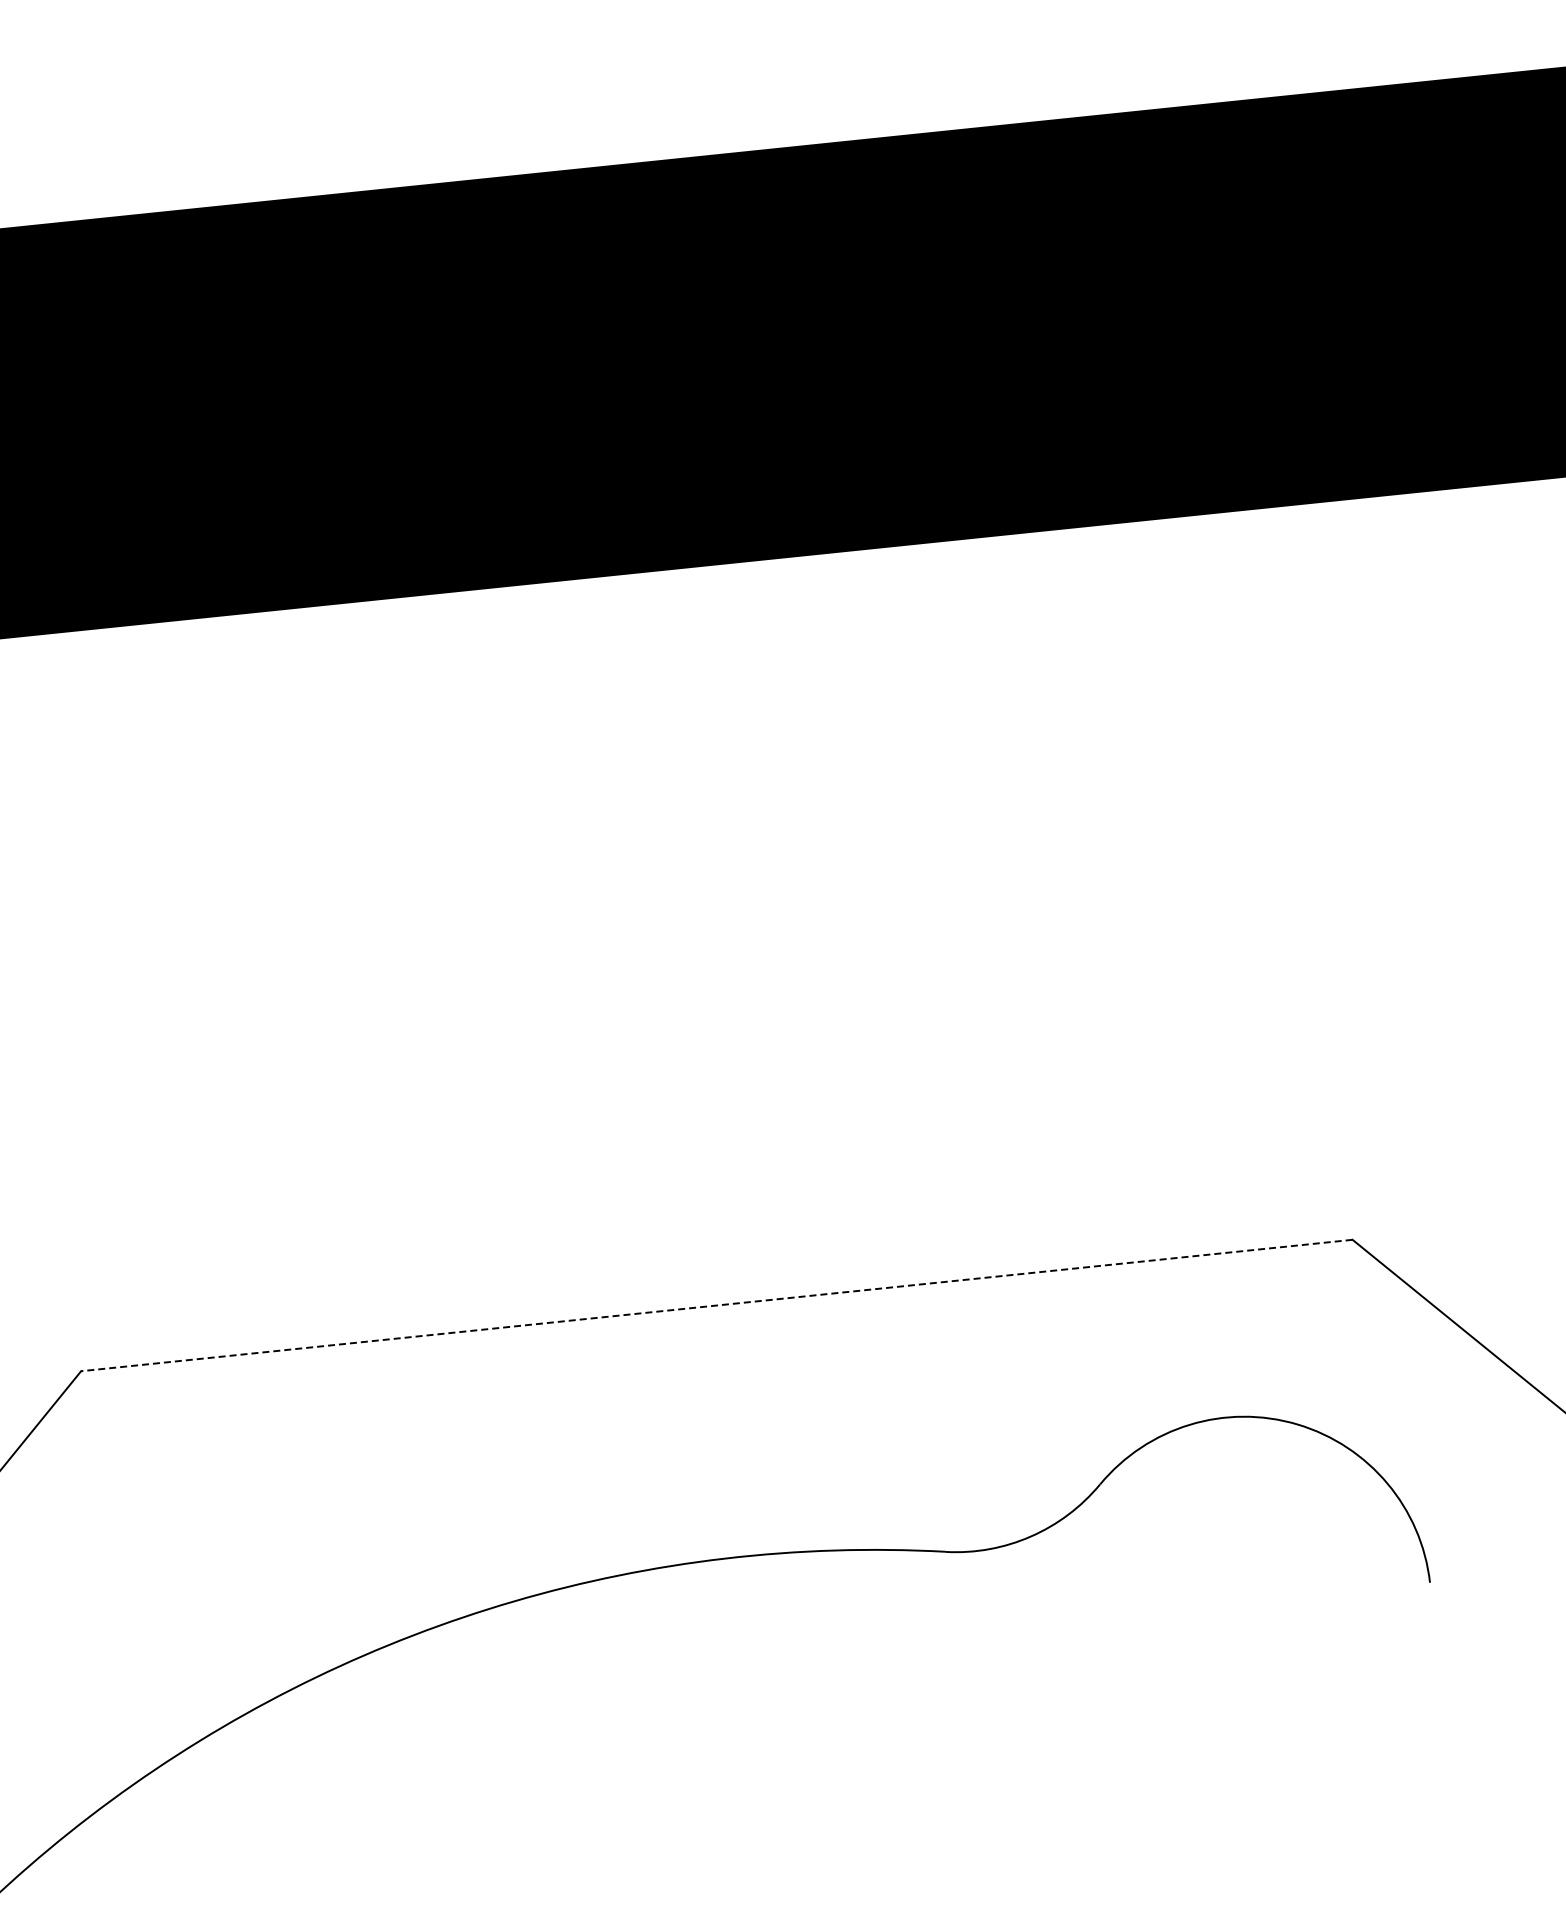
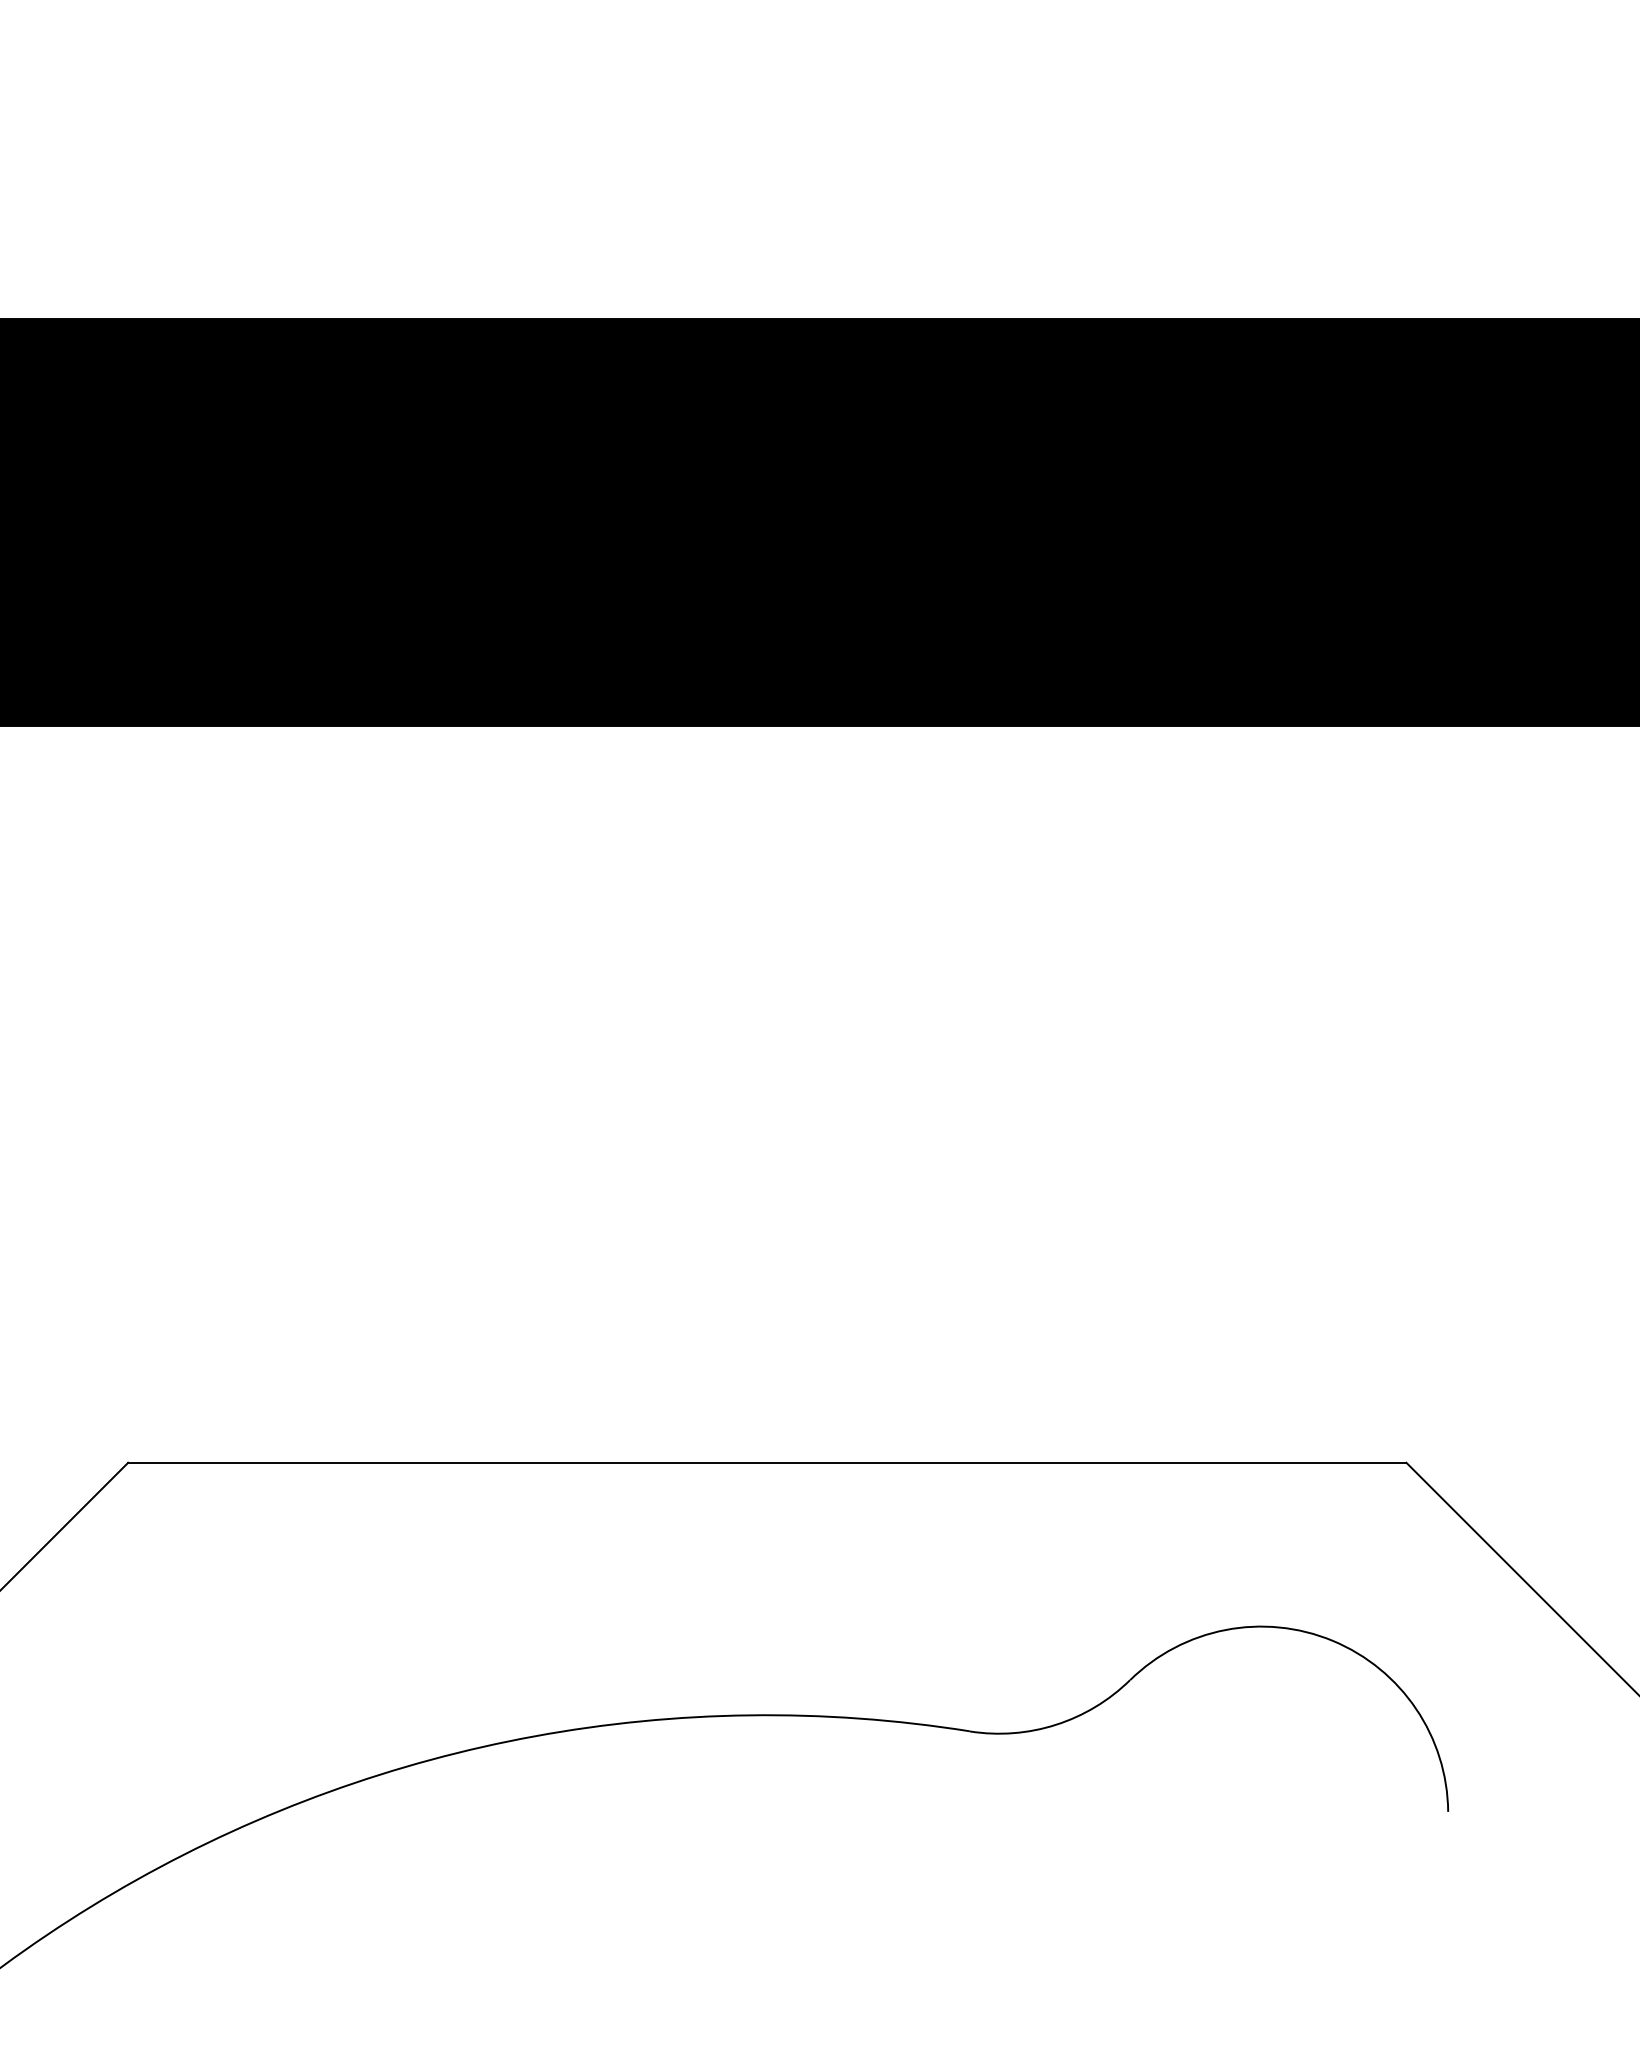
line: (716, 1305) -> (766, 1462), dashed -> solid

